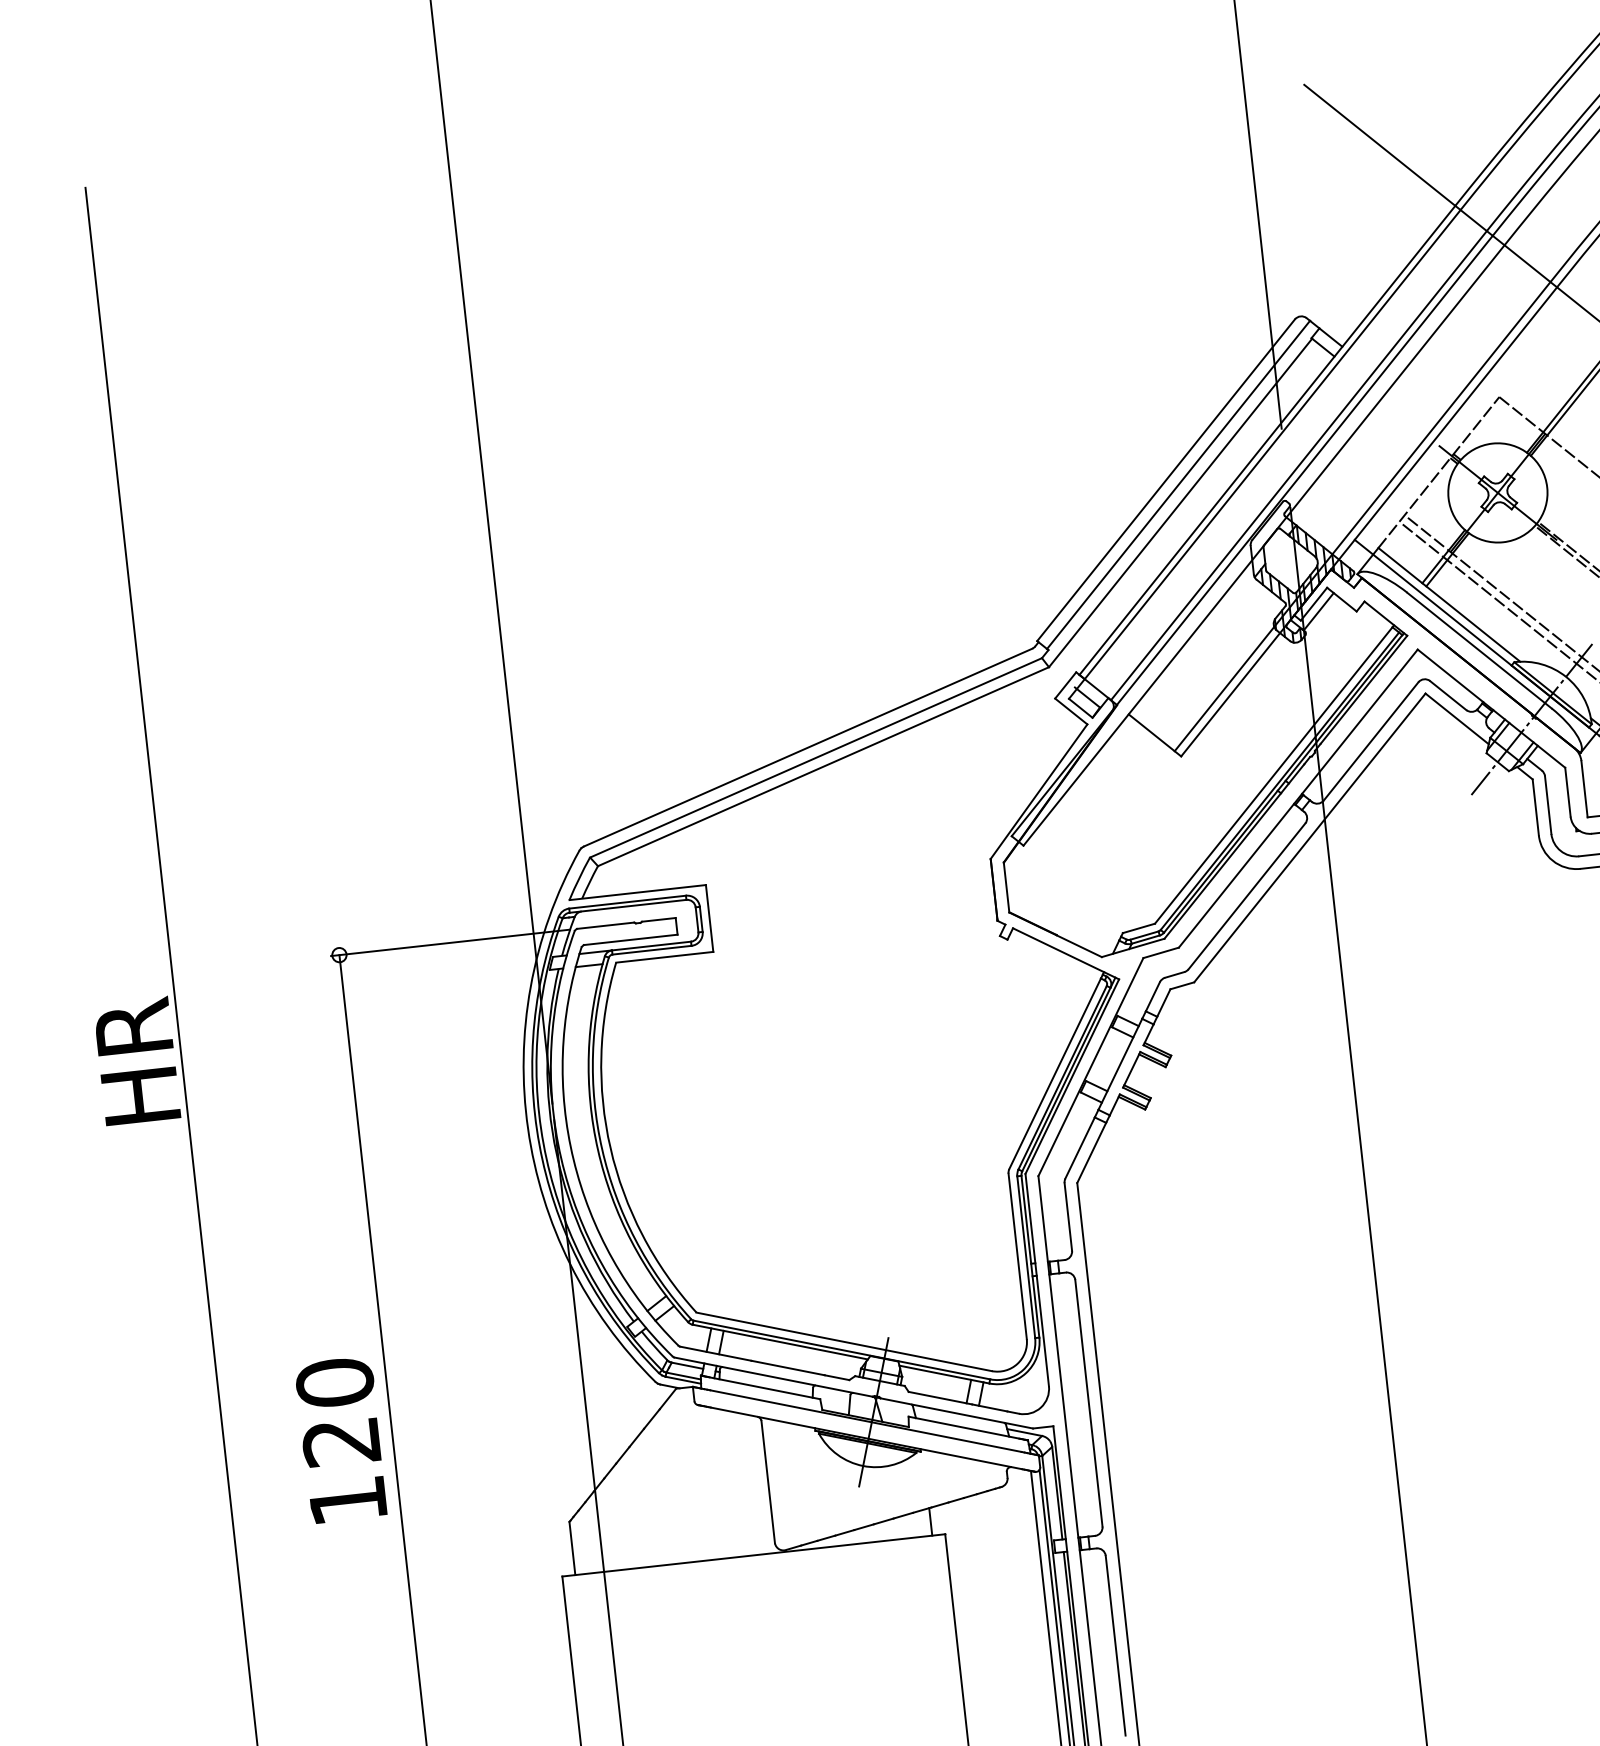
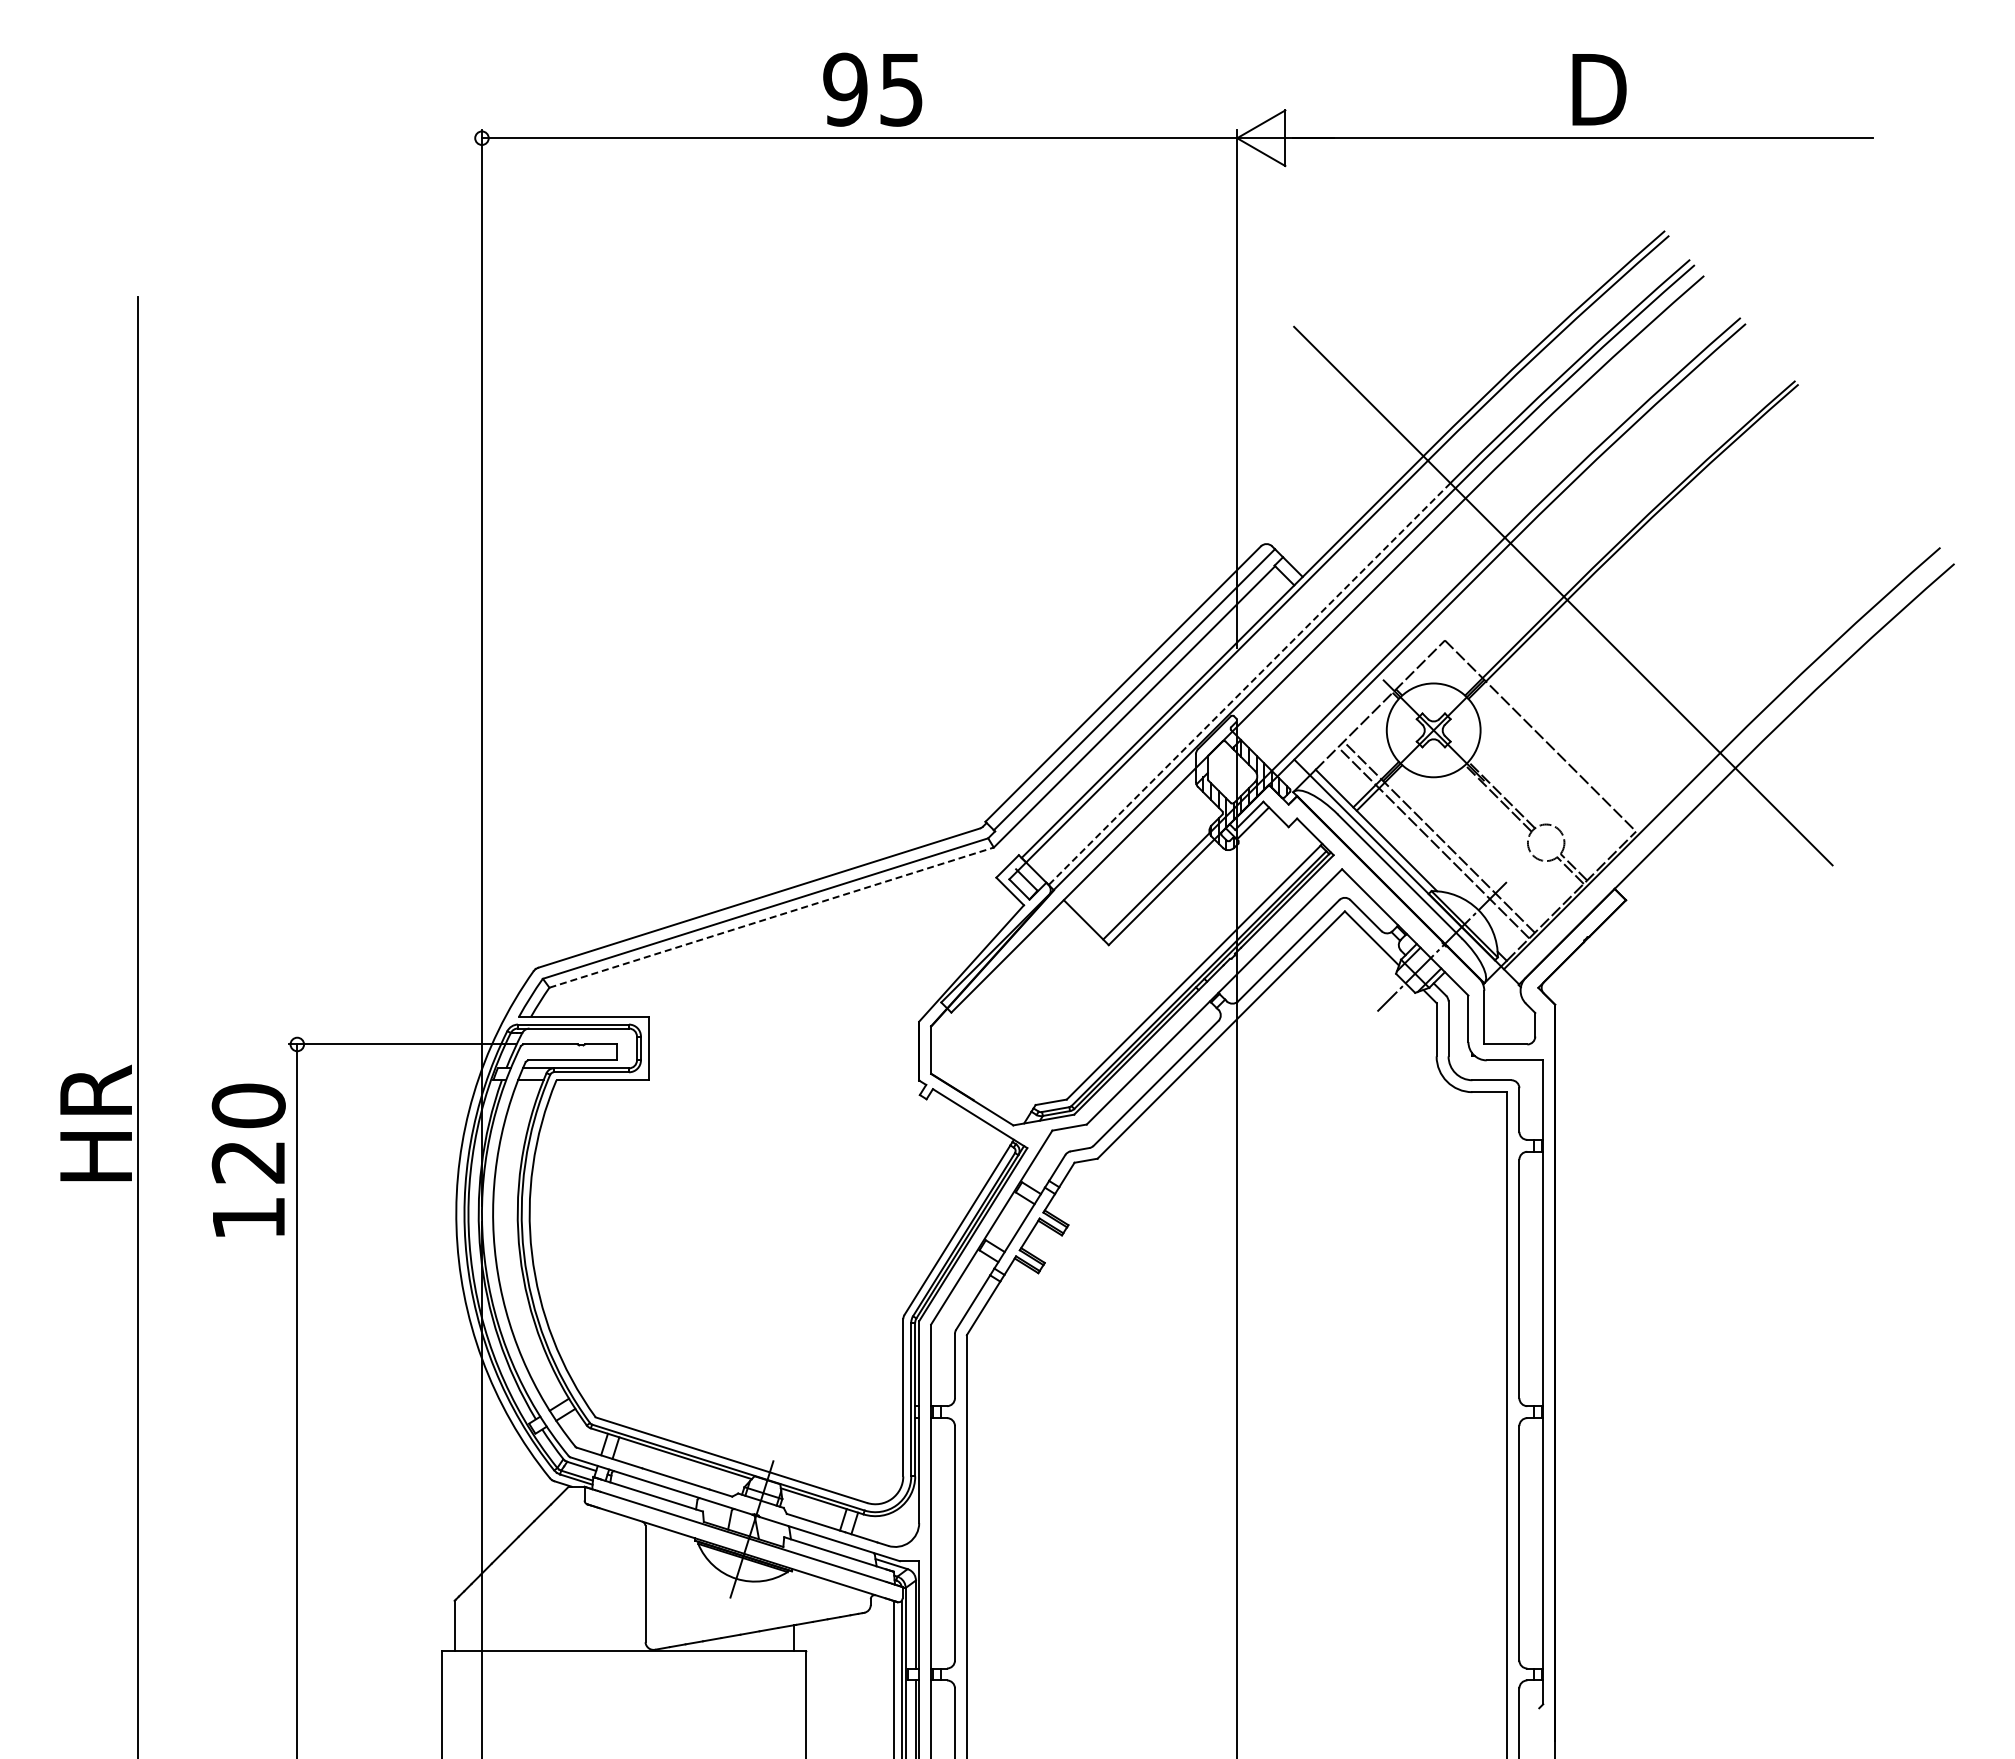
line: (1298, 466) -> (1249, 684), solid -> dashed
line: (823, 766) -> (771, 917), solid -> dashed
text: (340, 1439) -> (248, 1159), moved

